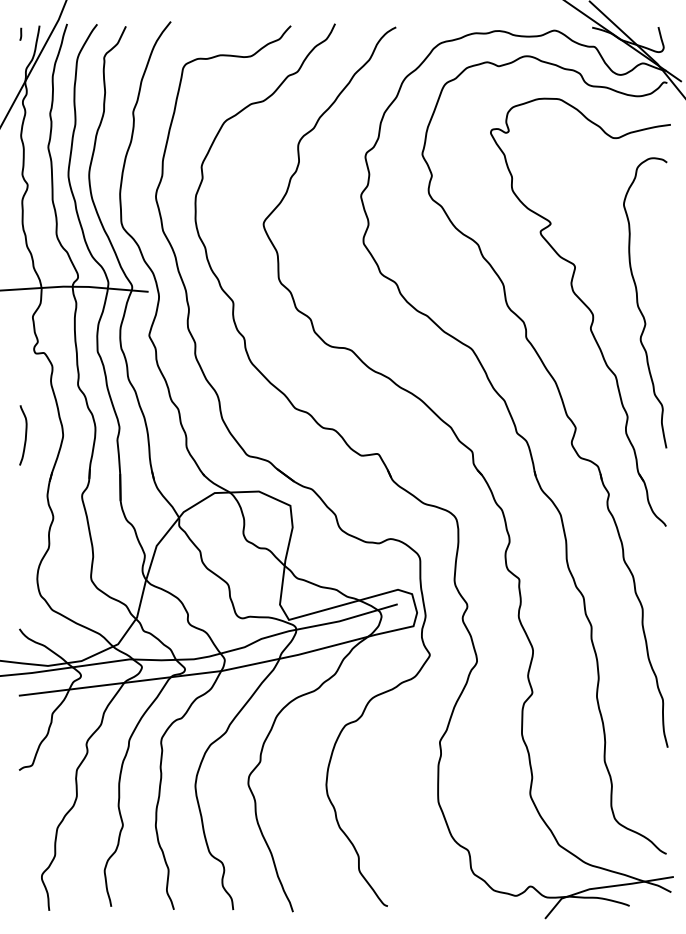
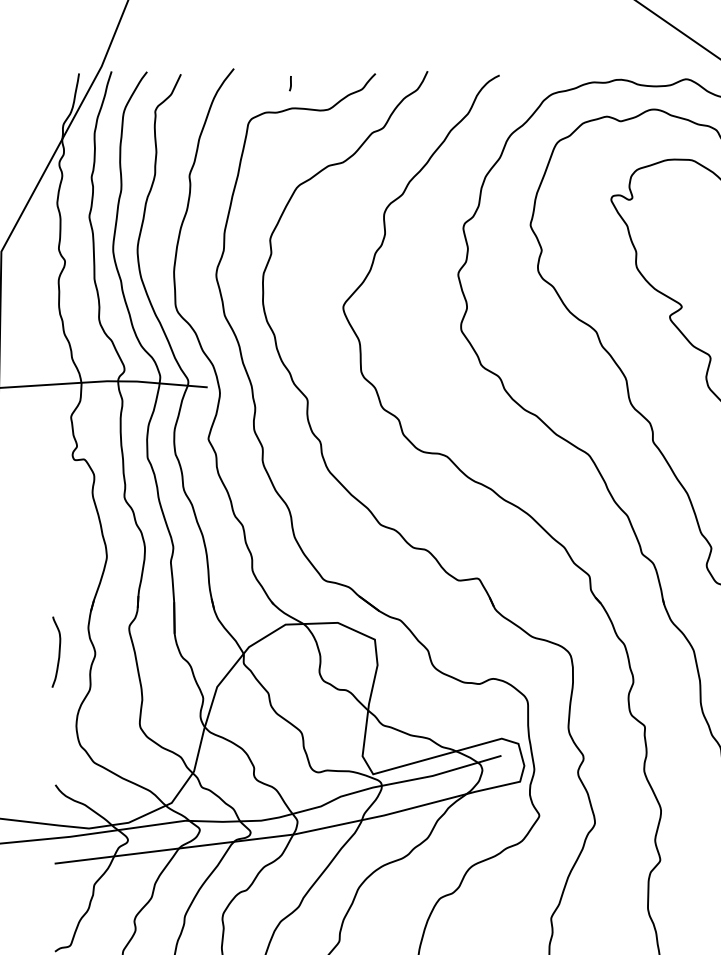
curve: (20, 33) -> (290, 82), moved
curve: (25, 435) -> (58, 652), moved

